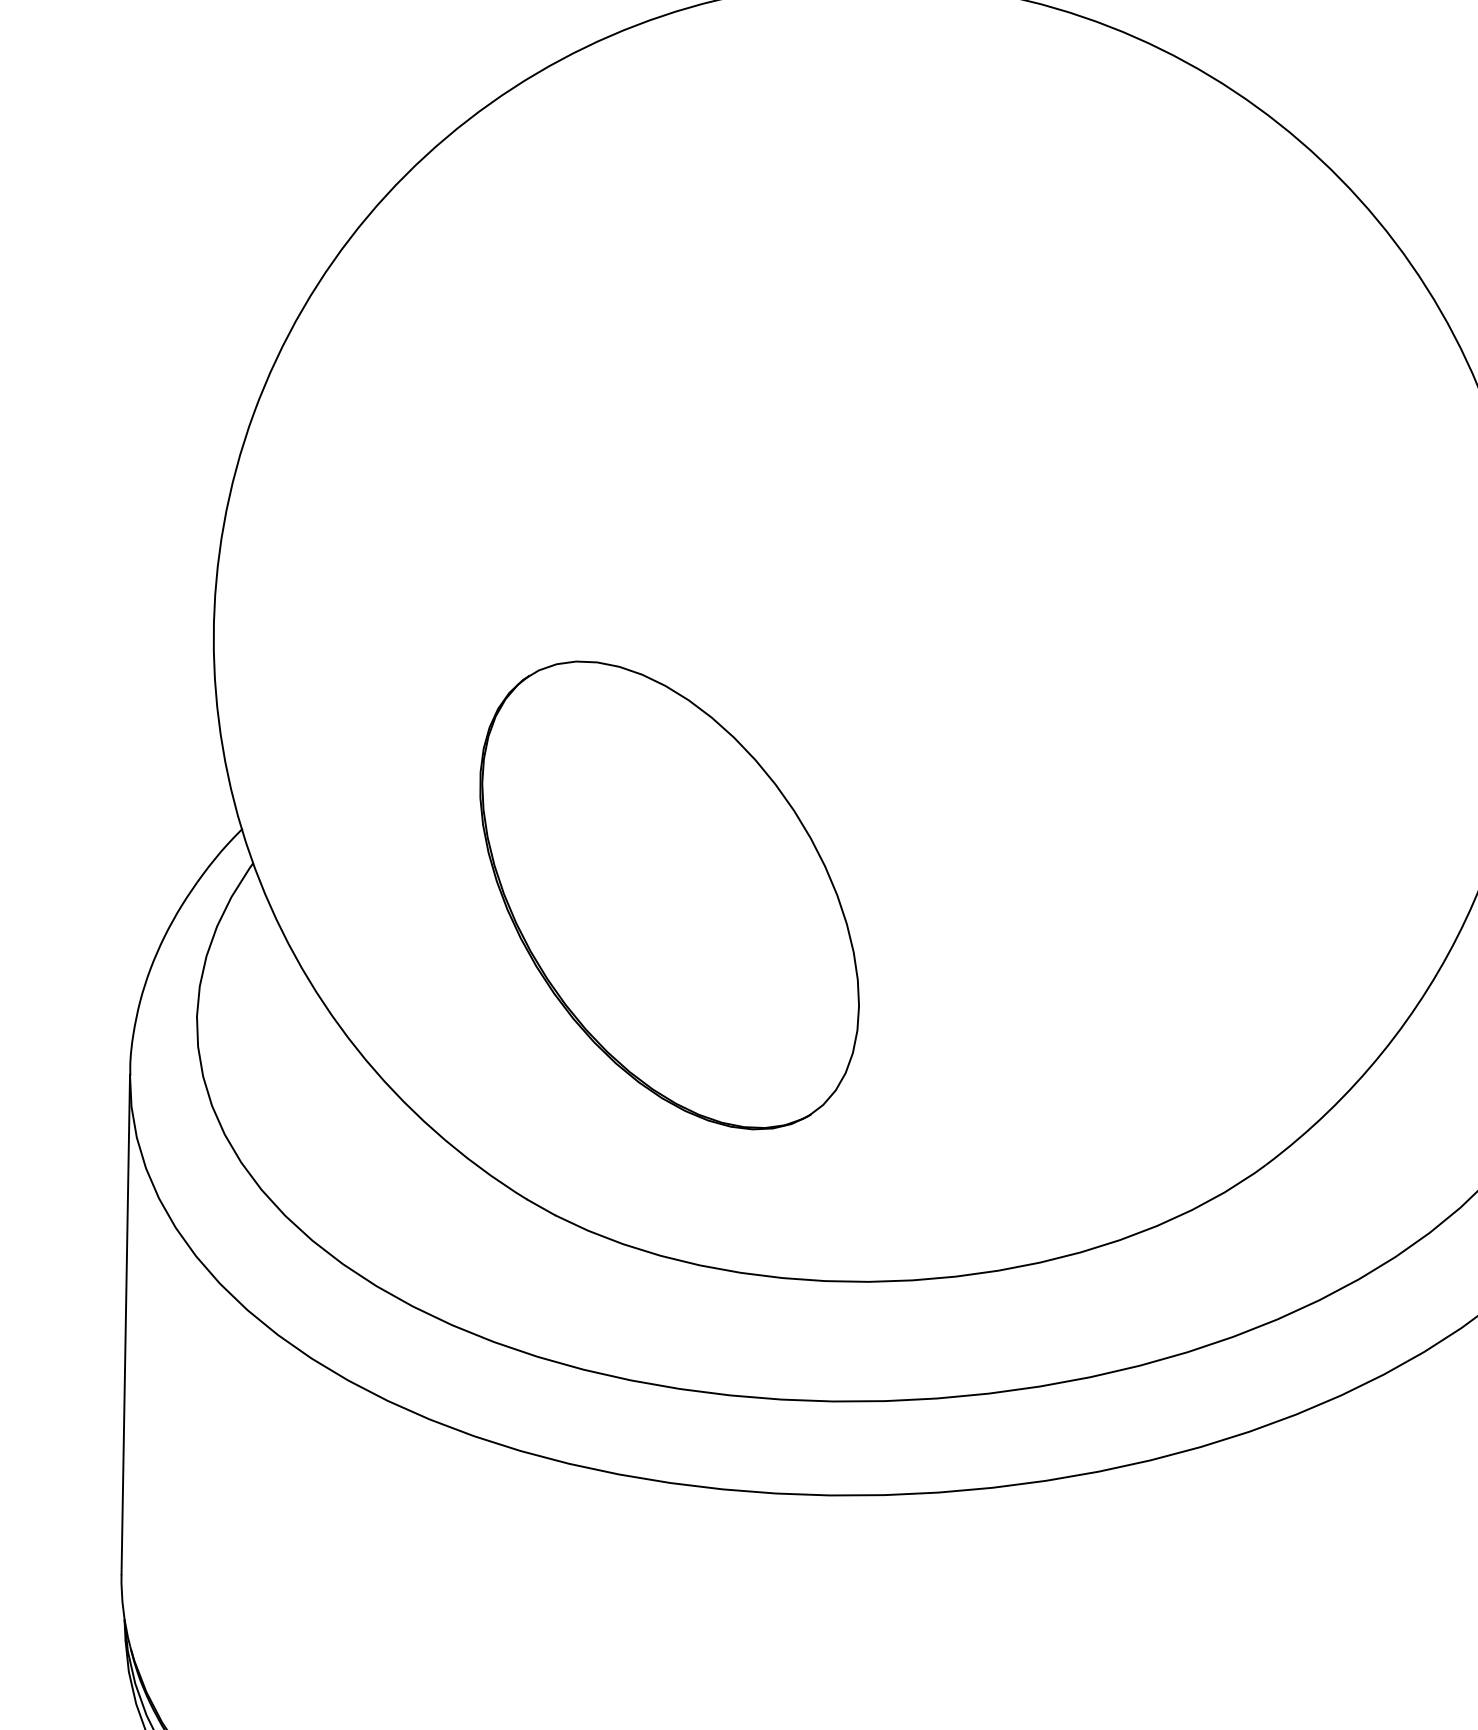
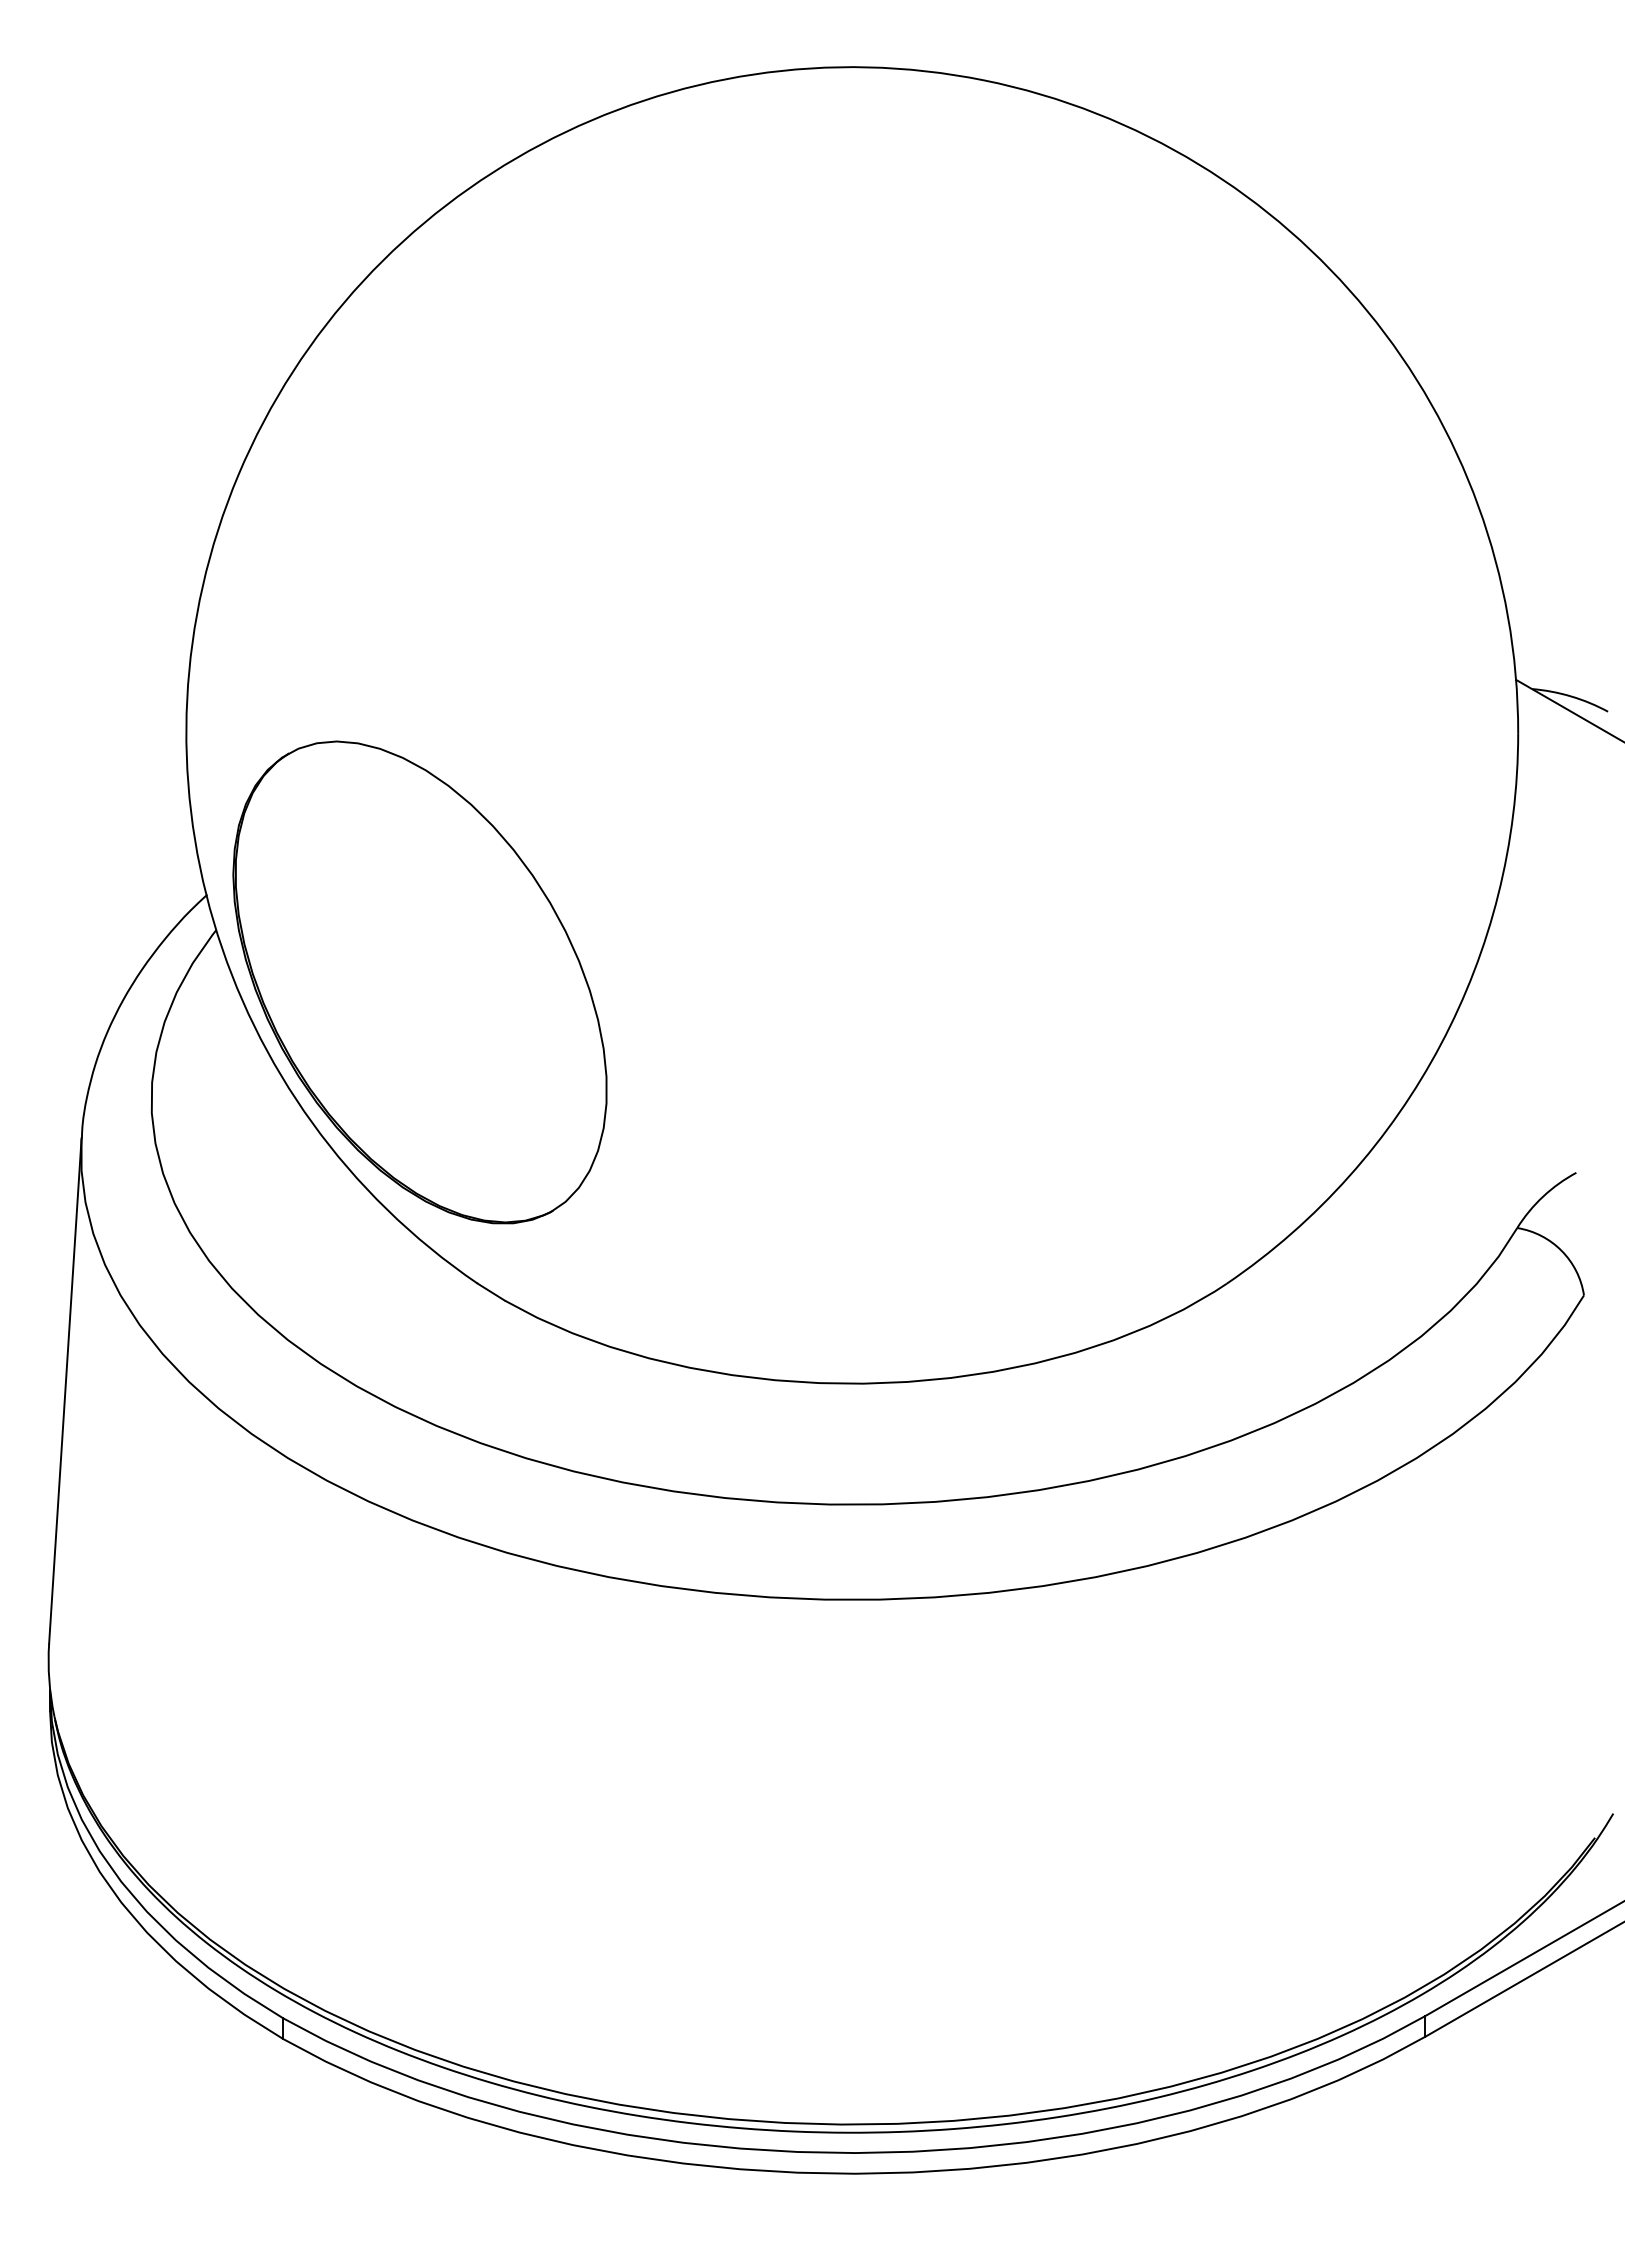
part: (668, 895) -> (419, 982), moved

